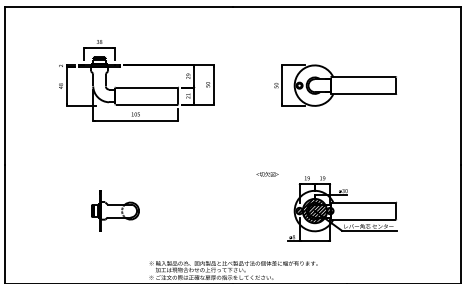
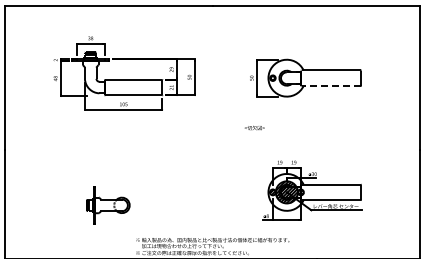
line: (363, 93) -> (331, 85), solid -> dashed
text: (267, 173) -> (254, 127), moved
part: (115, 211) -> (108, 205), moved

